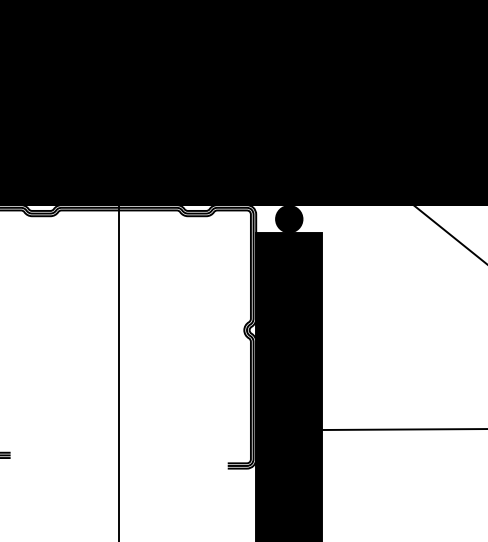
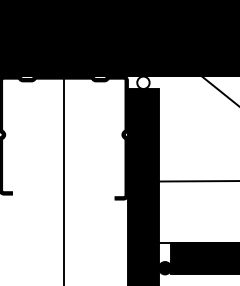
fill: (289, 218) -> (143, 82), removed

